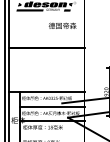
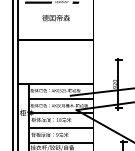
text: (61, 26) -> (55, 18), moved
line: (51, 136) -> (60, 128), added

